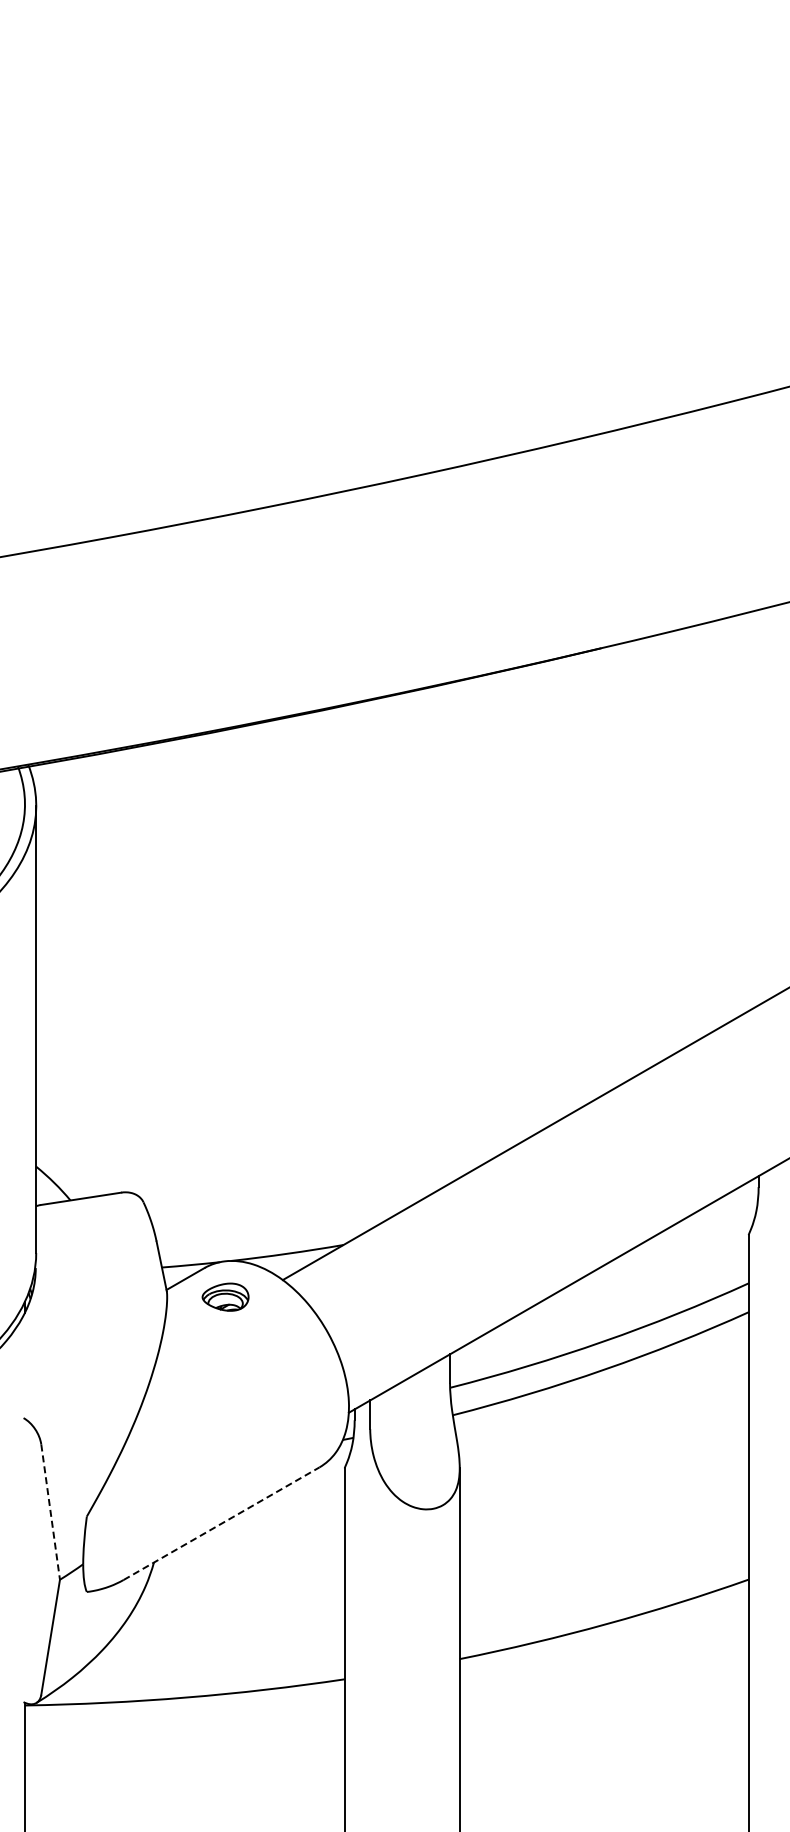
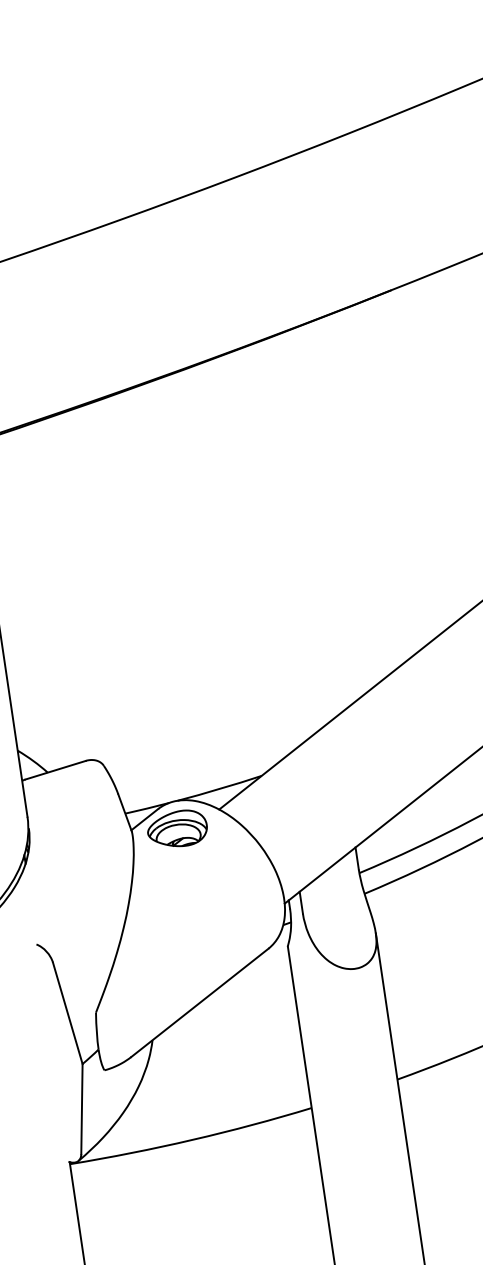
part: (225, 1296) -> (177, 828), size x1.67
line: (50, 1512) -> (67, 1013), dashed -> solid
line: (221, 1523) -> (199, 1002), dashed -> solid

